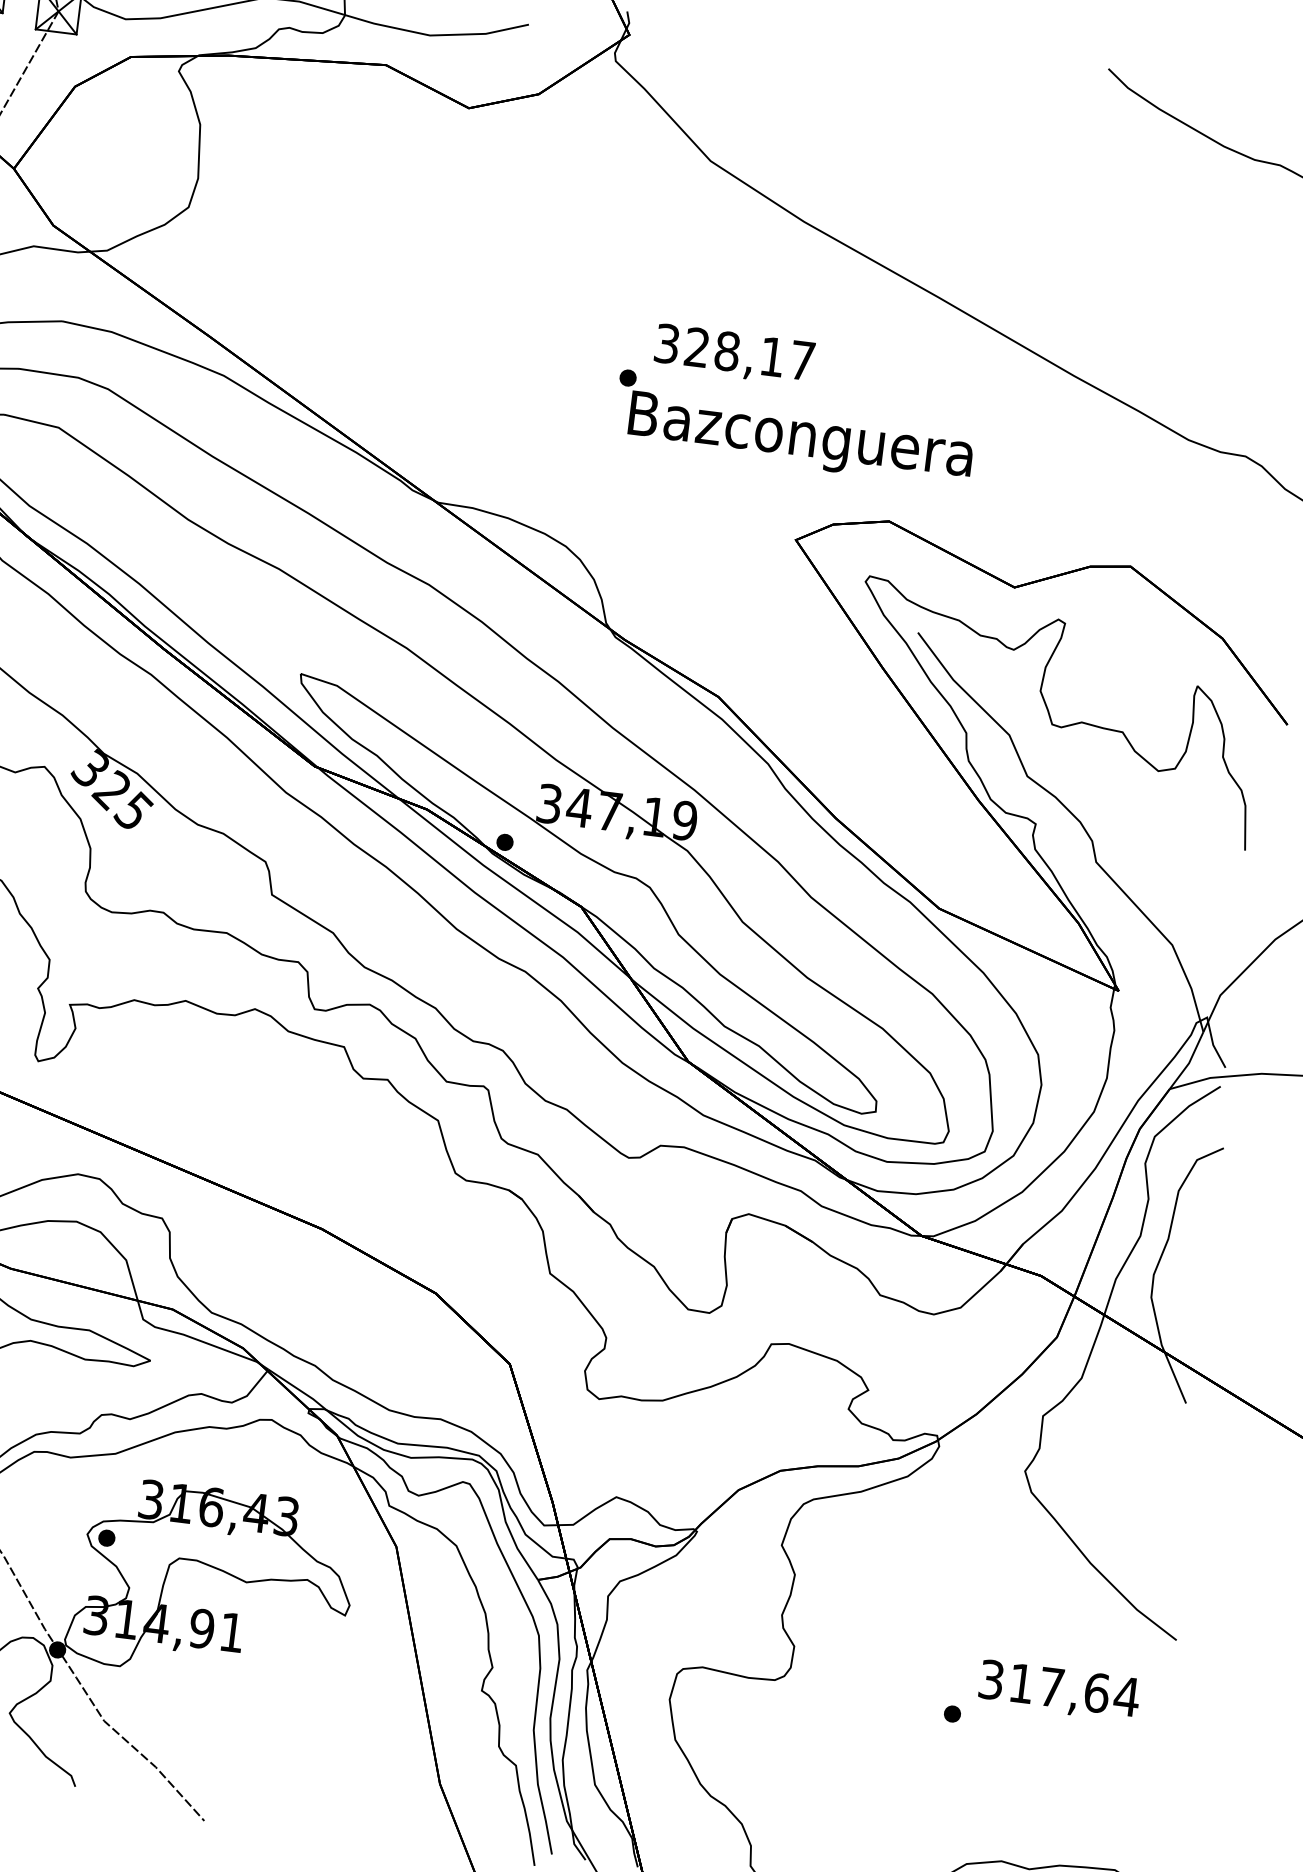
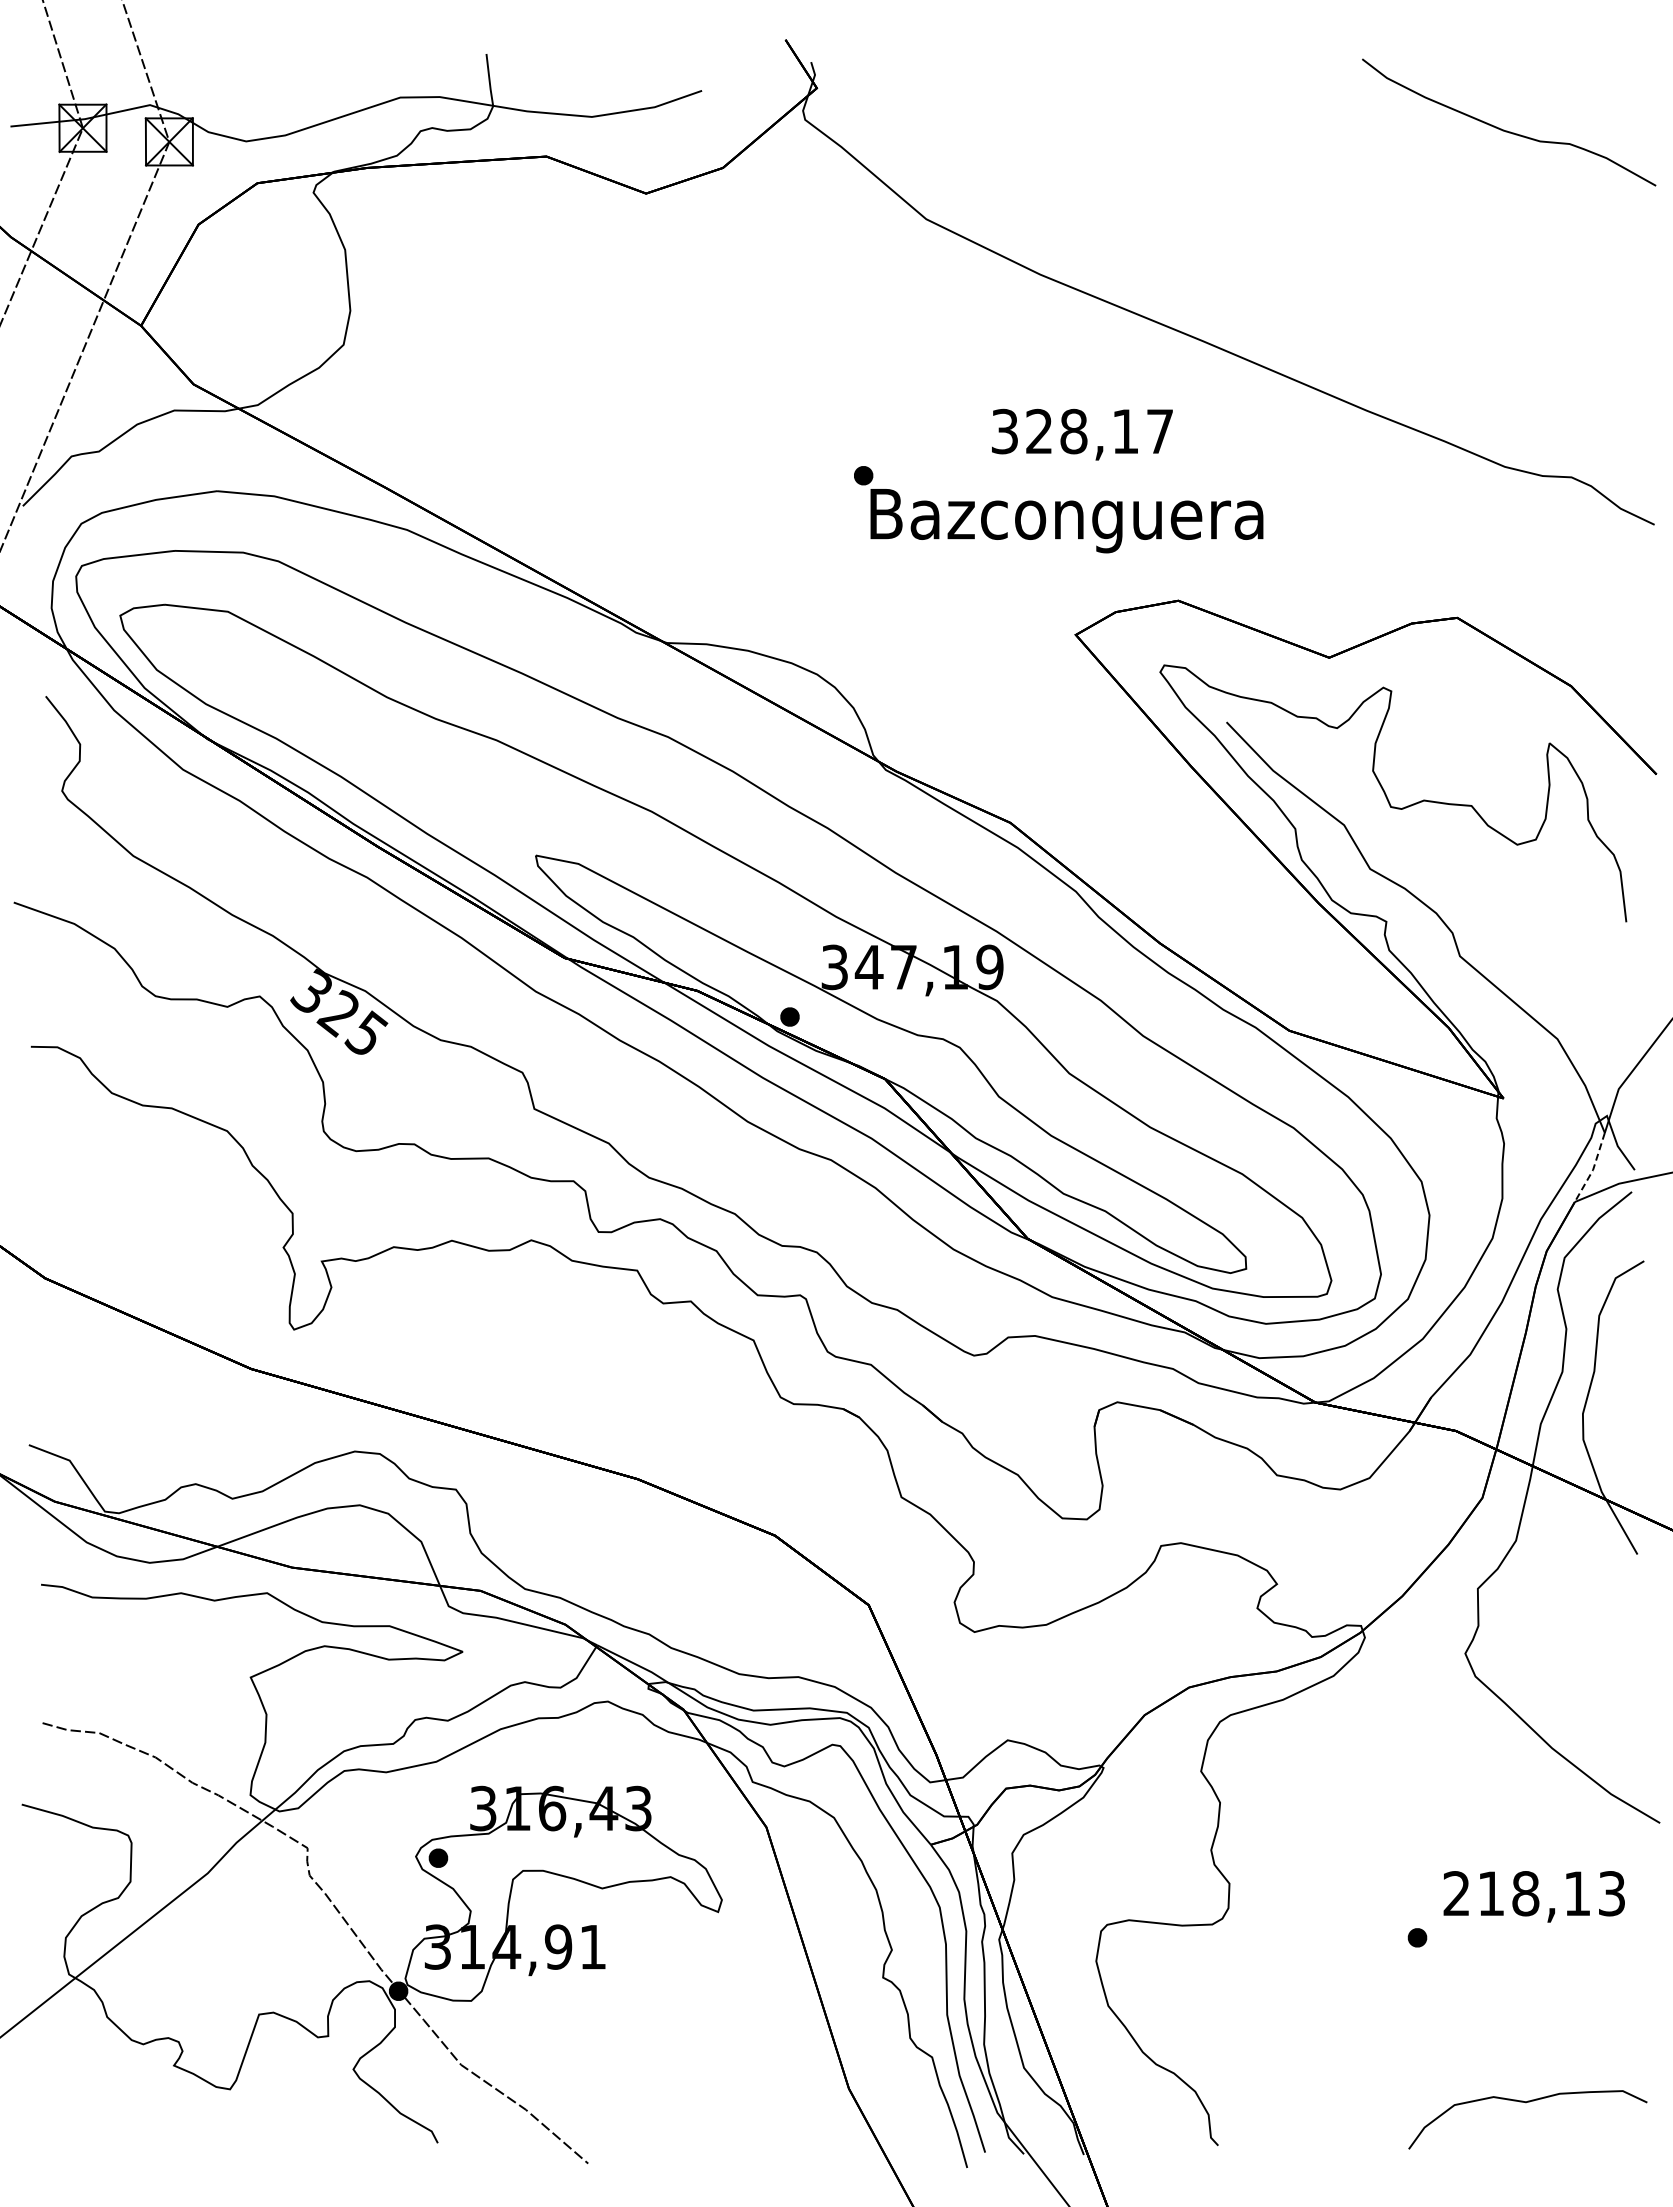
text: (734, 354) -> (1082, 434), moved
line: (1189, 1062) -> (1593, 1169), solid -> dashed
text: (1059, 1688) -> (1534, 1893), 317,64 -> 218,13

